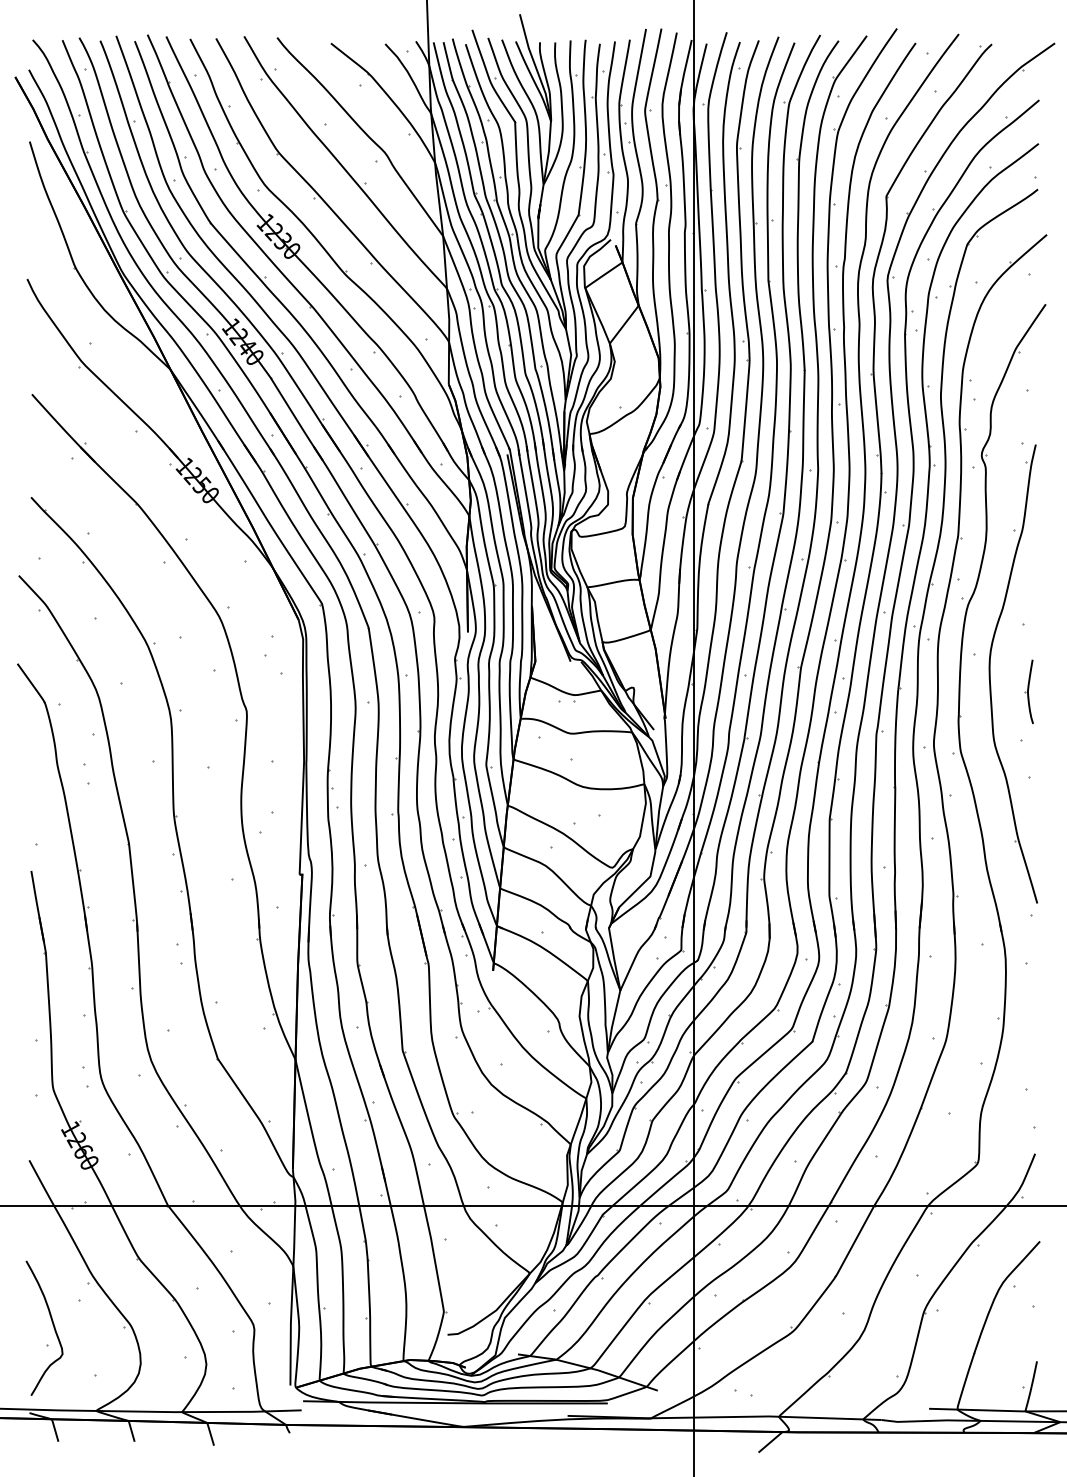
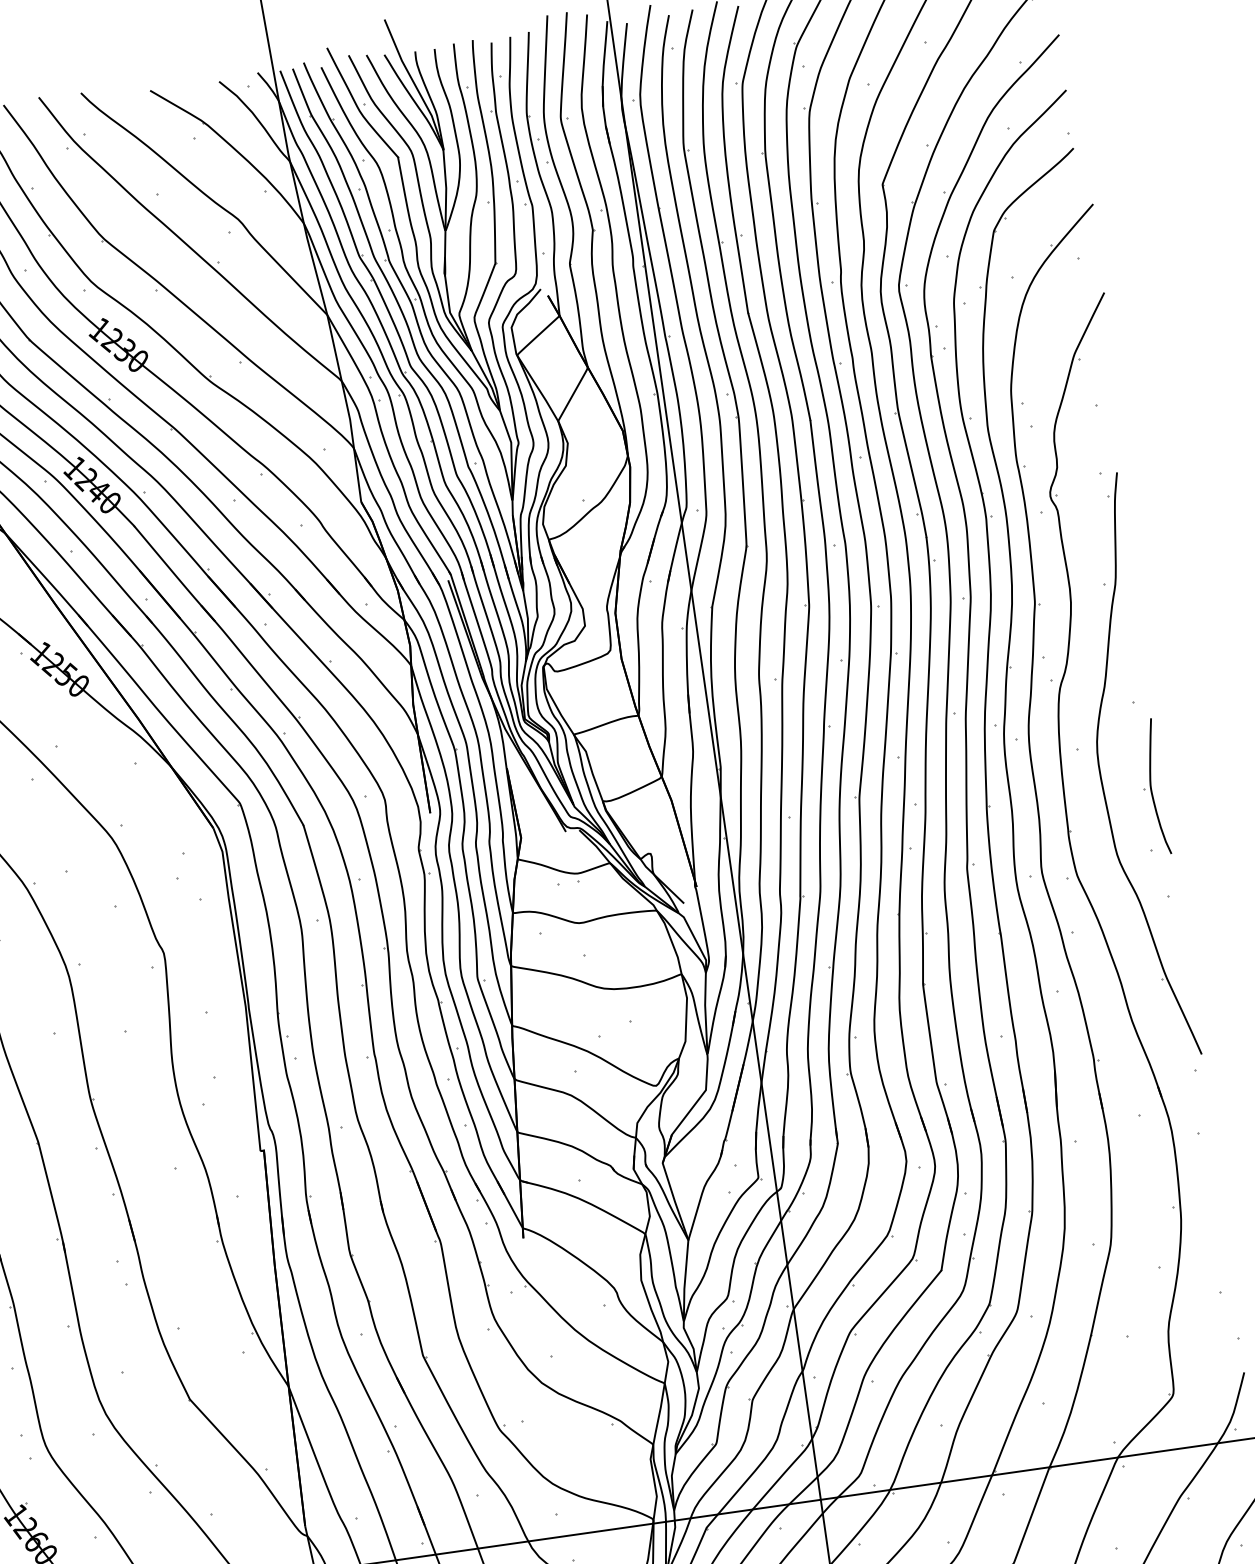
part: (1028, 691) -> (1152, 787), size x1.67

